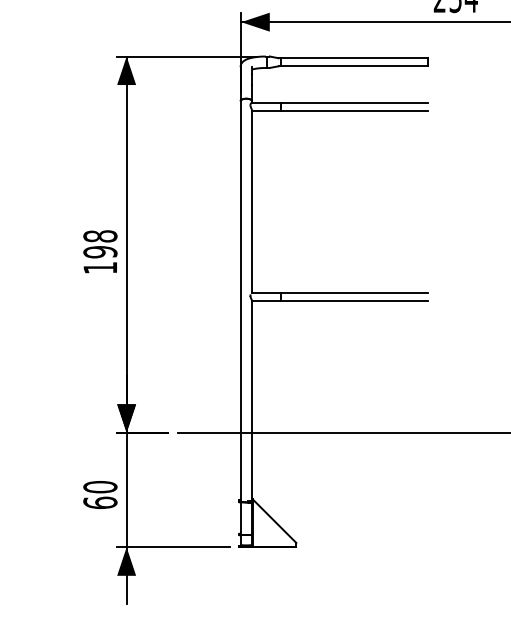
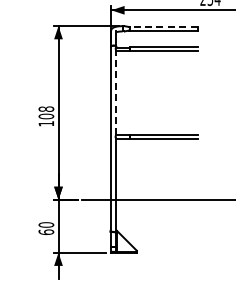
line: (354, 57) -> (163, 26), solid -> dashed
line: (252, 200) -> (116, 92), solid -> dashed
text: (100, 252) -> (46, 116), 198 -> 108

